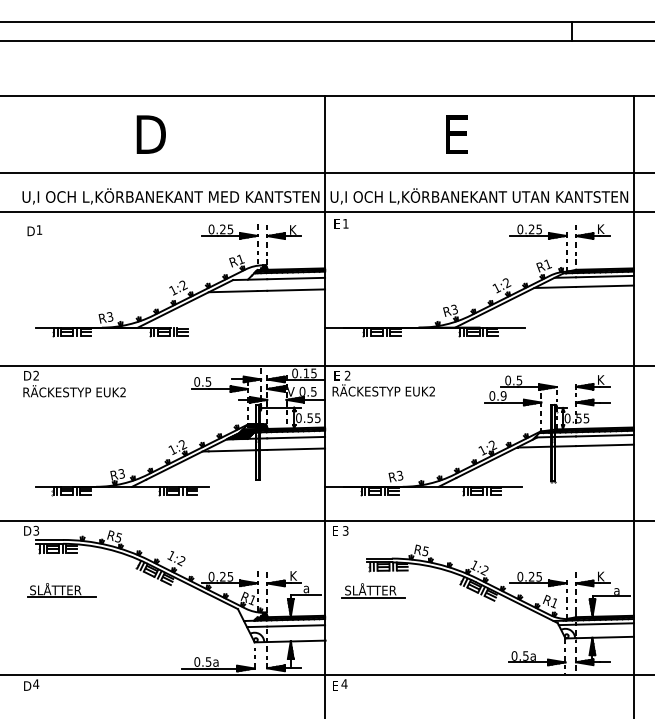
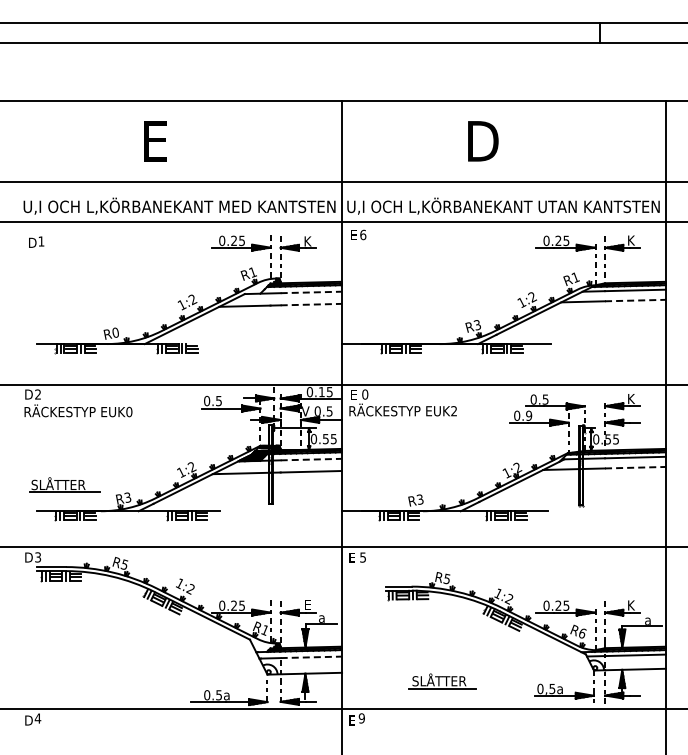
text: (150, 134) -> (158, 141), D -> E
text: (460, 134) -> (483, 141), E -> D
text: (346, 223) -> (363, 234), 1 -> 6
line: (296, 278) -> (311, 292), solid -> dashed
line: (605, 286) -> (635, 300), solid -> dashed
line: (296, 290) -> (311, 304), solid -> dashed
text: (109, 317) -> (115, 333), R3 -> R0
text: (347, 375) -> (365, 394), 2 -> 0
text: (123, 392) -> (129, 412), EUK2 -> EUK0
line: (296, 437) -> (311, 459), solid -> dashed
line: (605, 445) -> (635, 467), solid -> dashed
text: (345, 529) -> (362, 556), 3 -> 5
text: (293, 575) -> (308, 604), K -> E
part: (61, 589) -> (64, 484), moved
part: (373, 590) -> (442, 681), moved
text: (554, 603) -> (582, 633), R1 -> R6
line: (296, 626) -> (311, 657), solid -> dashed
text: (344, 684) -> (361, 718), 4 -> 9

